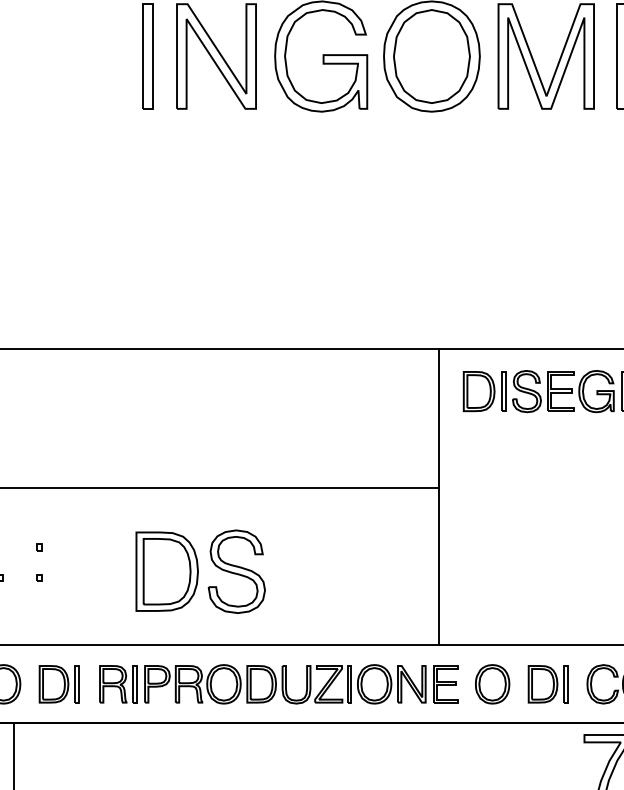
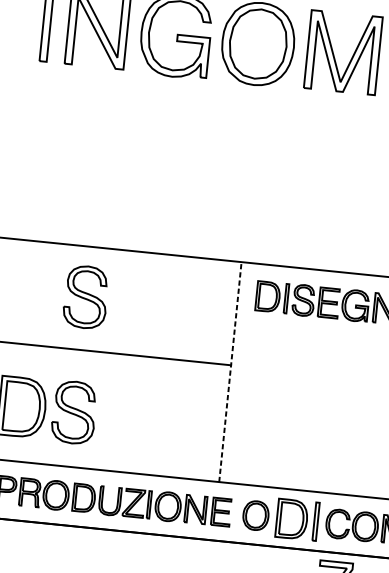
part: (236, 416) -> (85, 297), added
line: (439, 496) -> (230, 371), solid -> dashed
part: (547, 684) -> (296, 519), size x1.4

